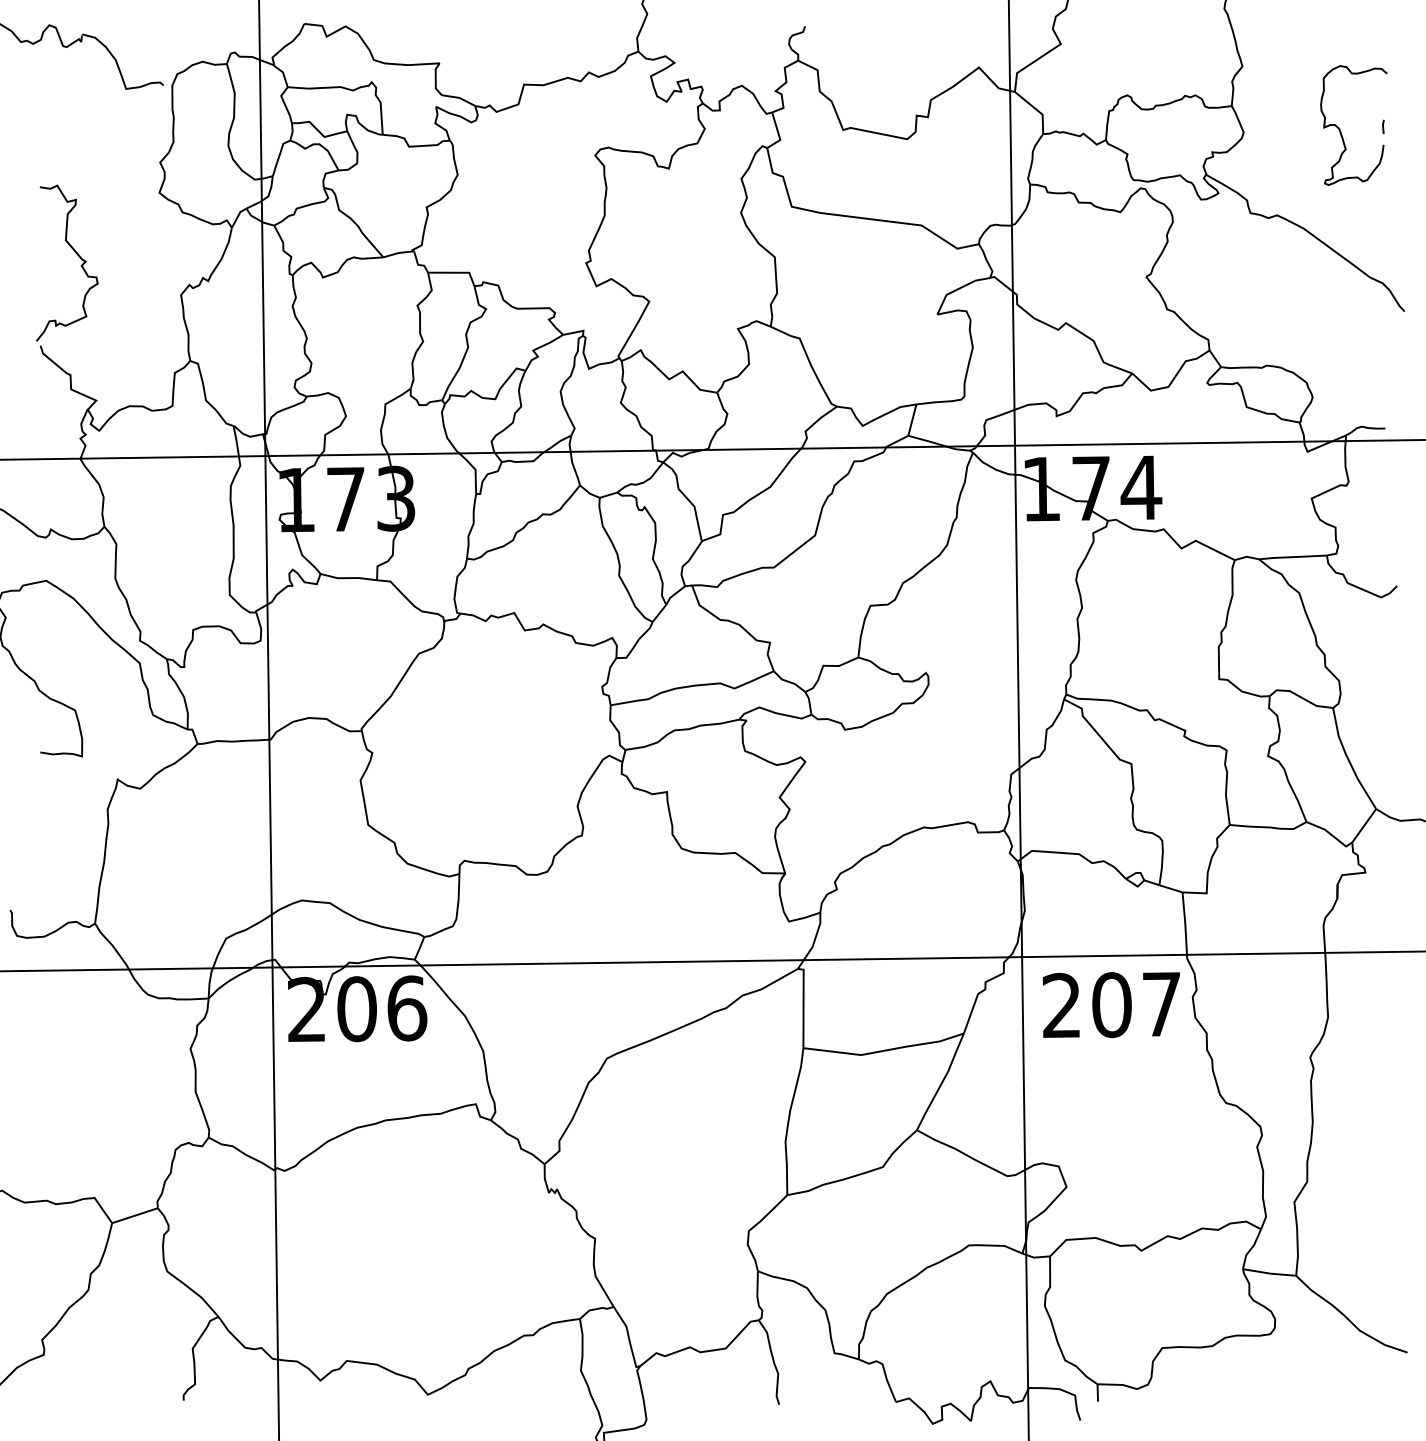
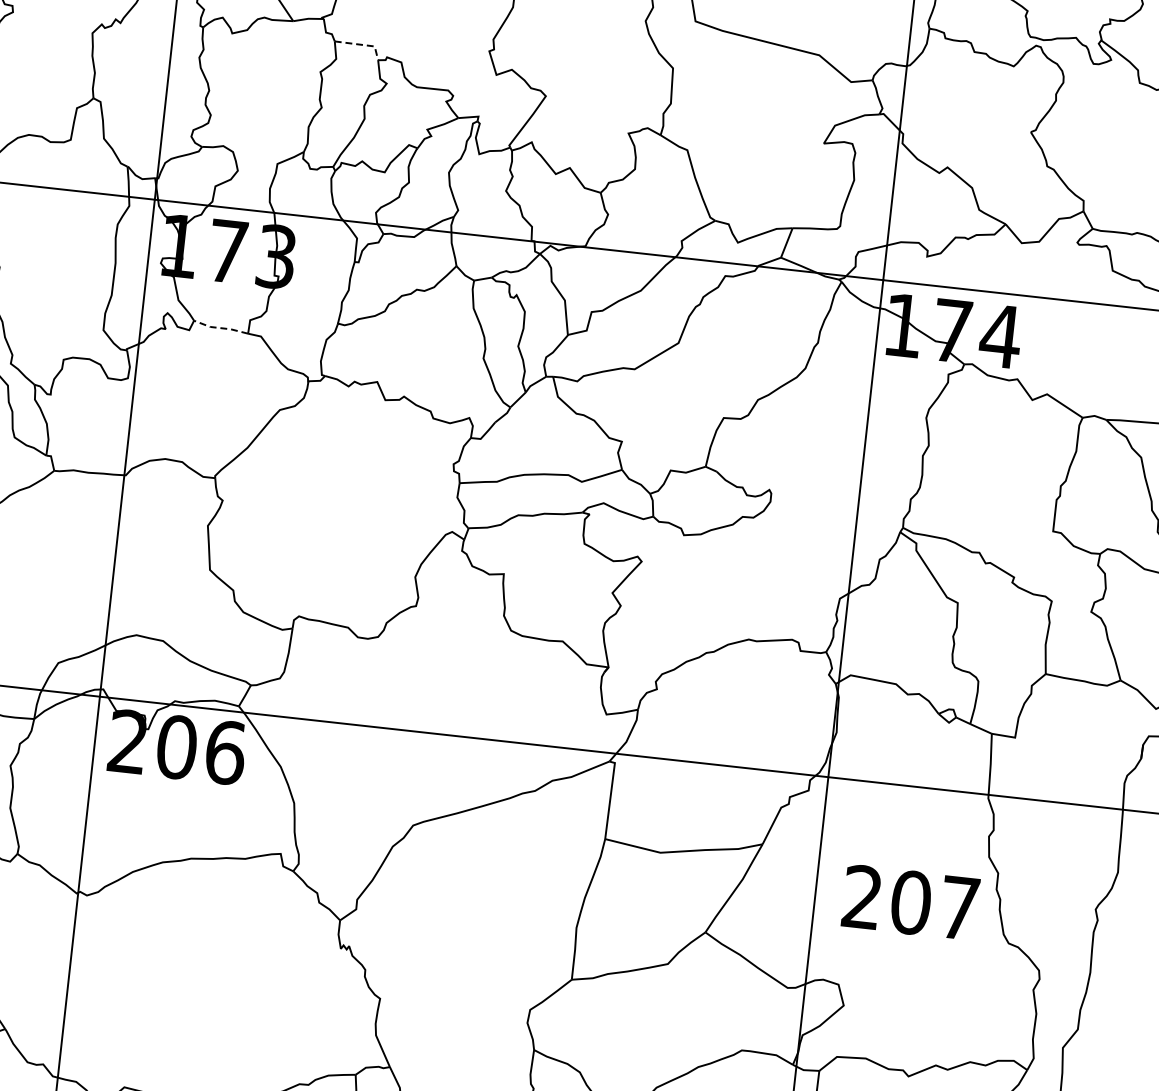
line: (456, 272) -> (362, 44), solid -> dashed
line: (348, 578) -> (220, 328), solid -> dashed
text: (1110, 1005) -> (909, 902), moved

